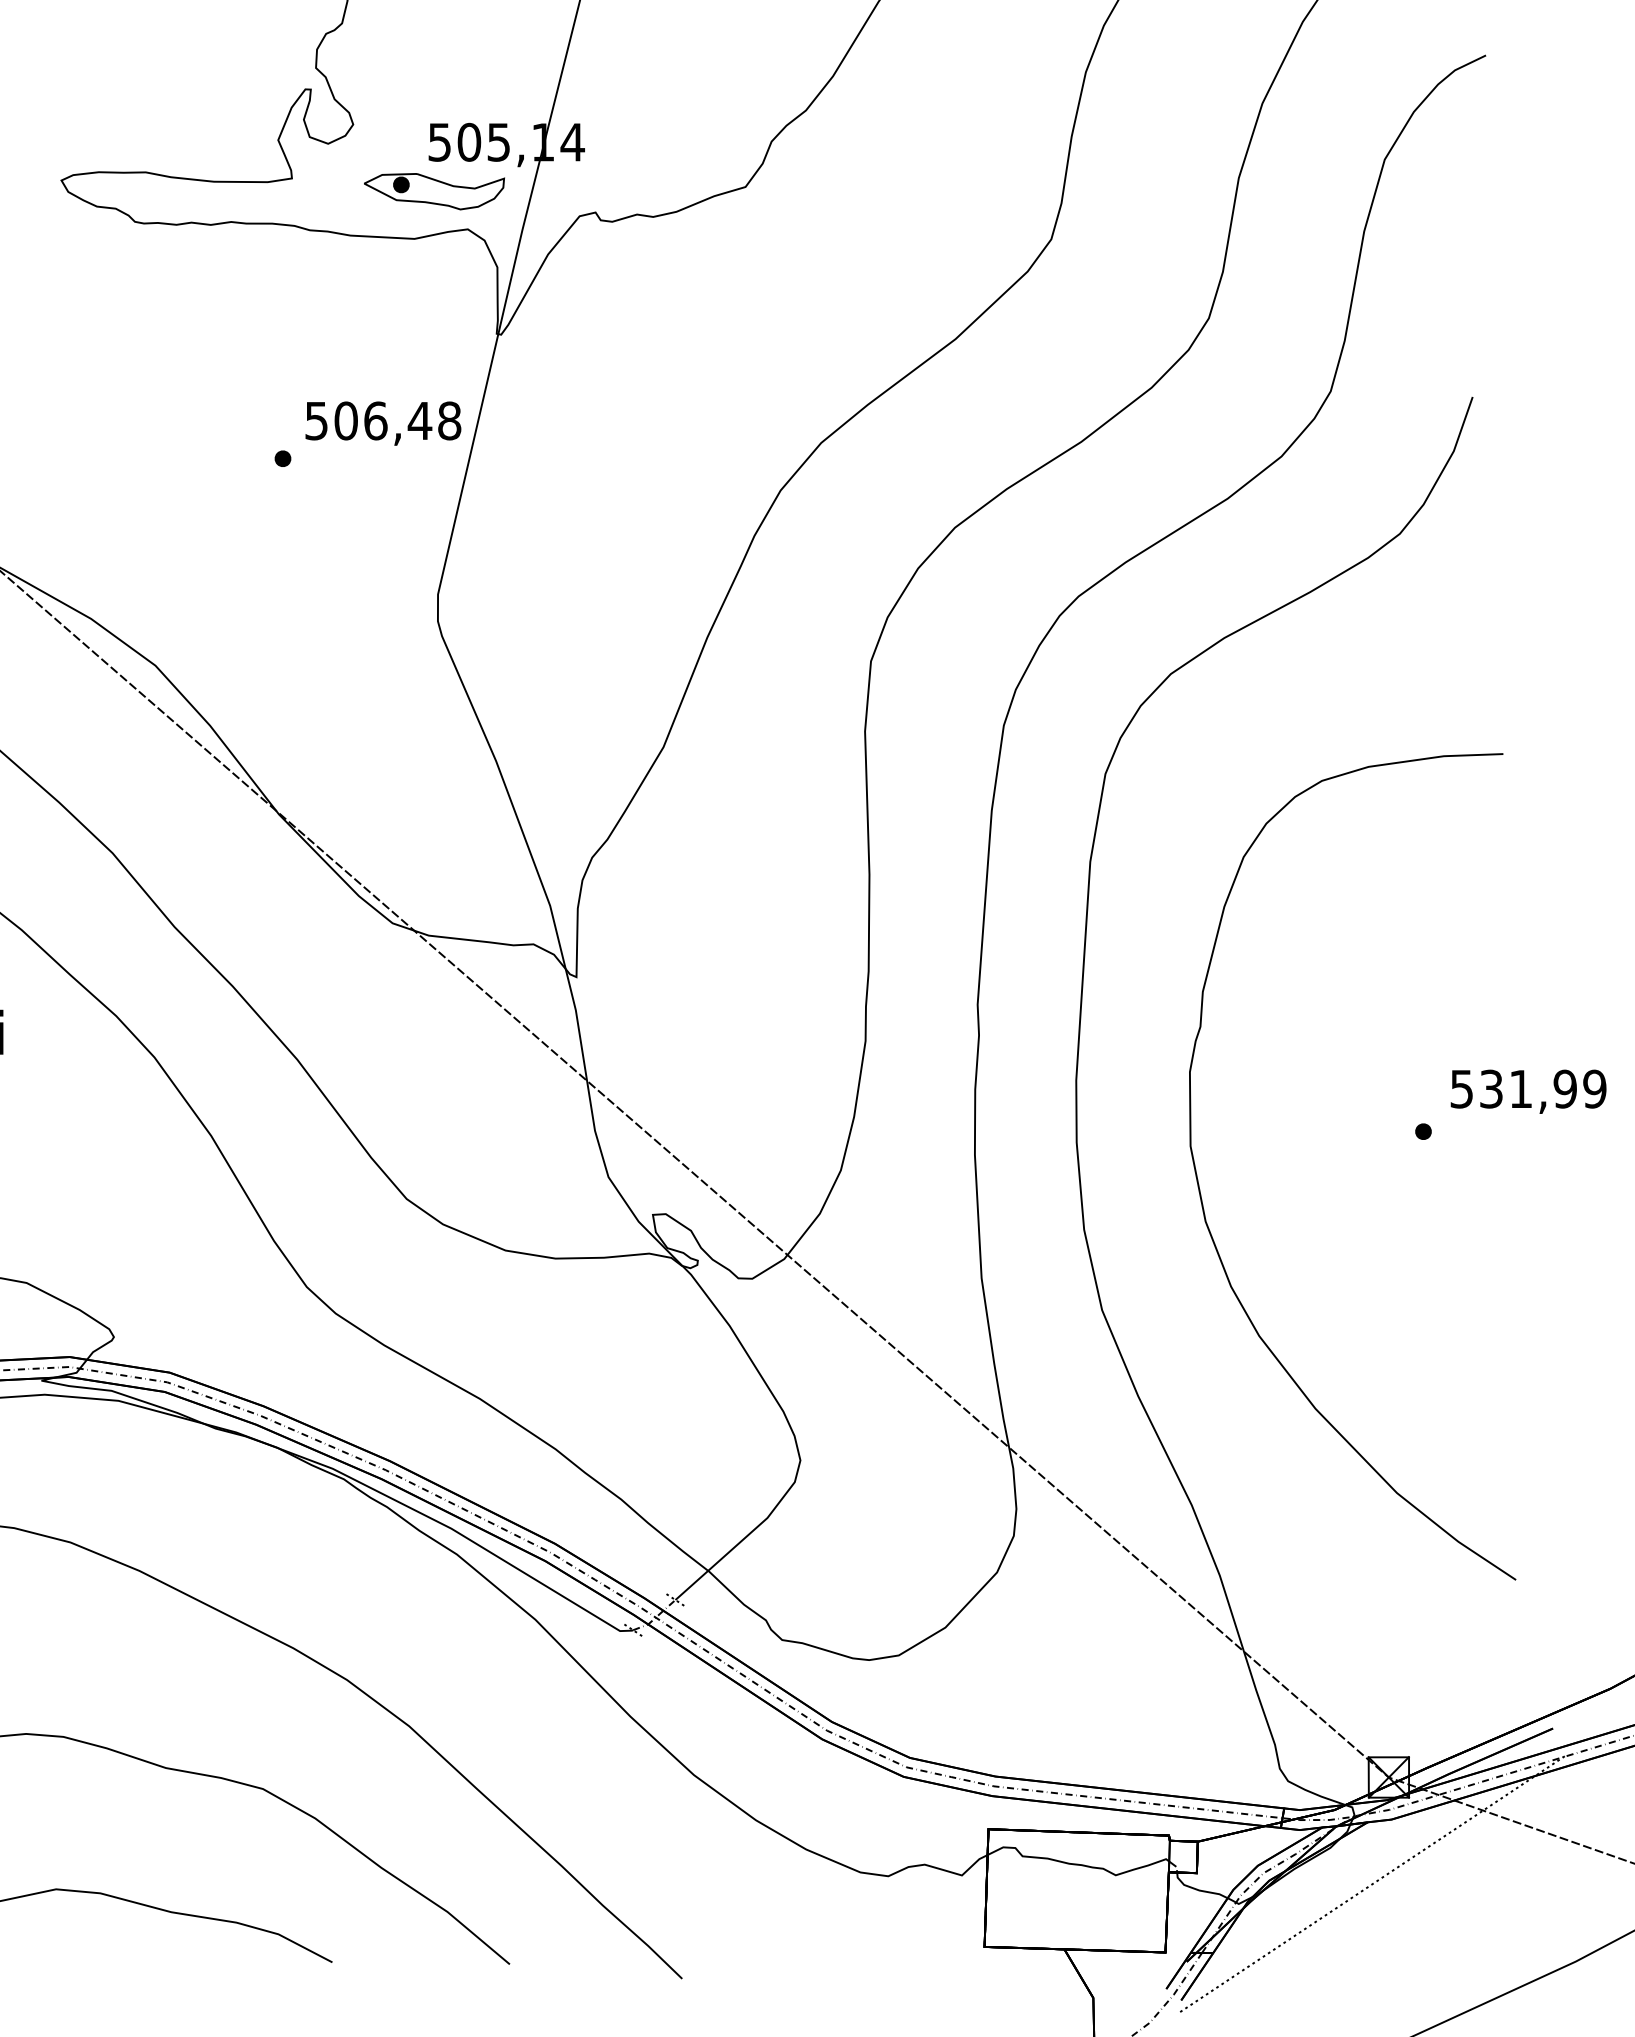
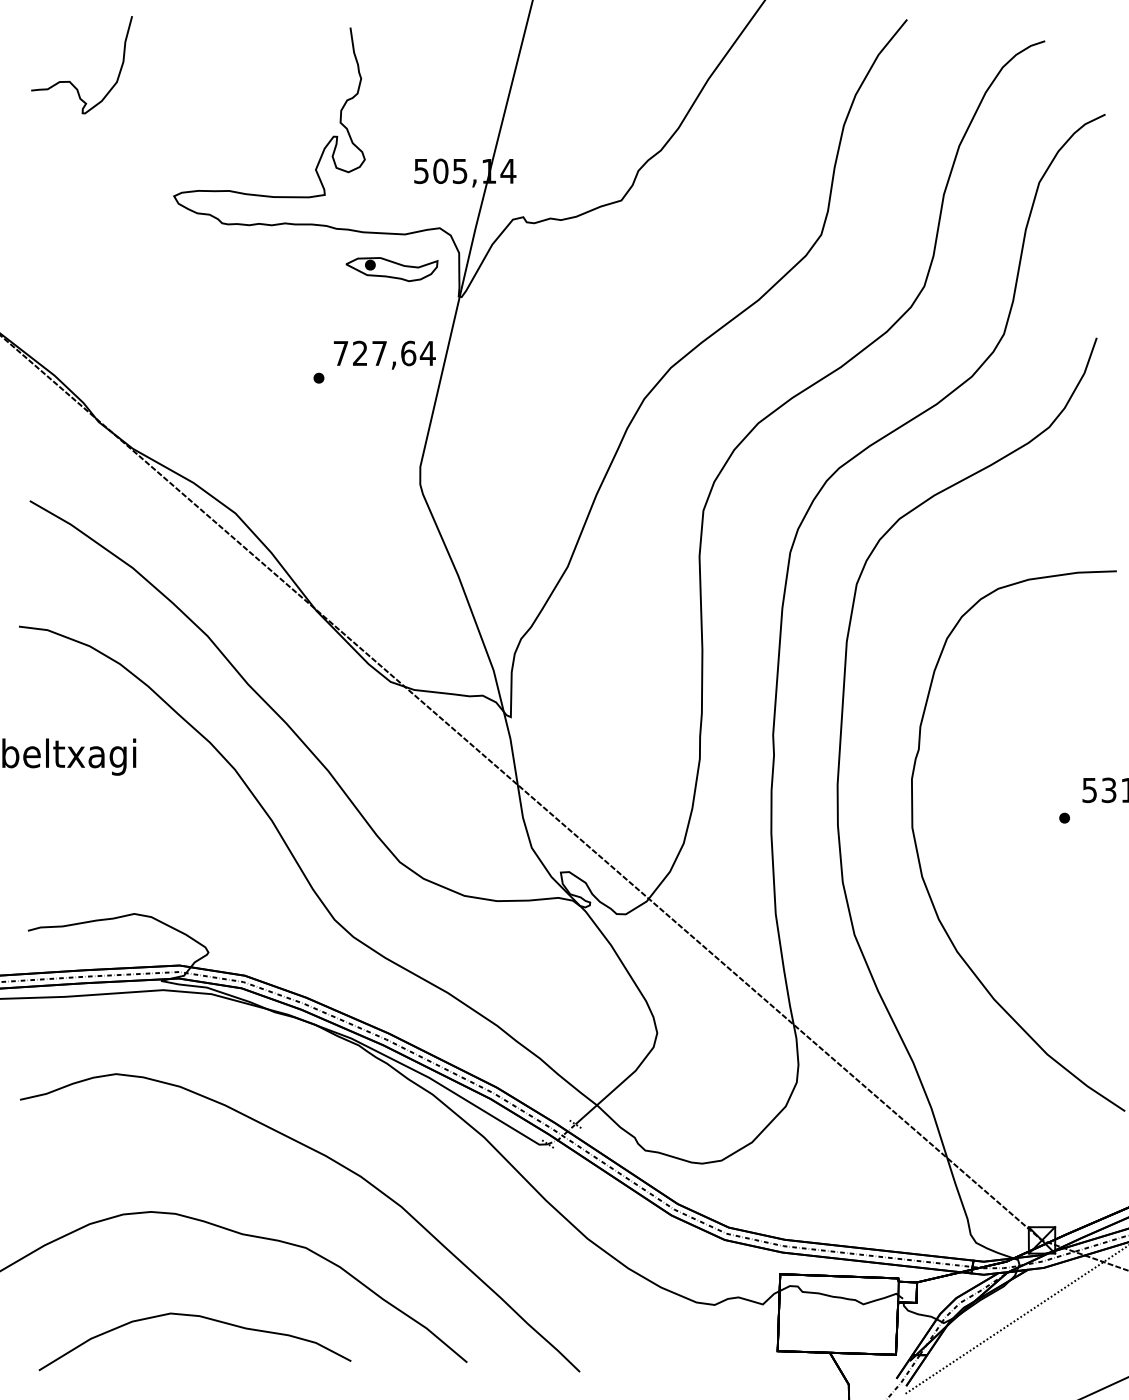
part: (433, 191) -> (391, 269), moved
text: (383, 420) -> (384, 353), 506,48 -> 727,64

